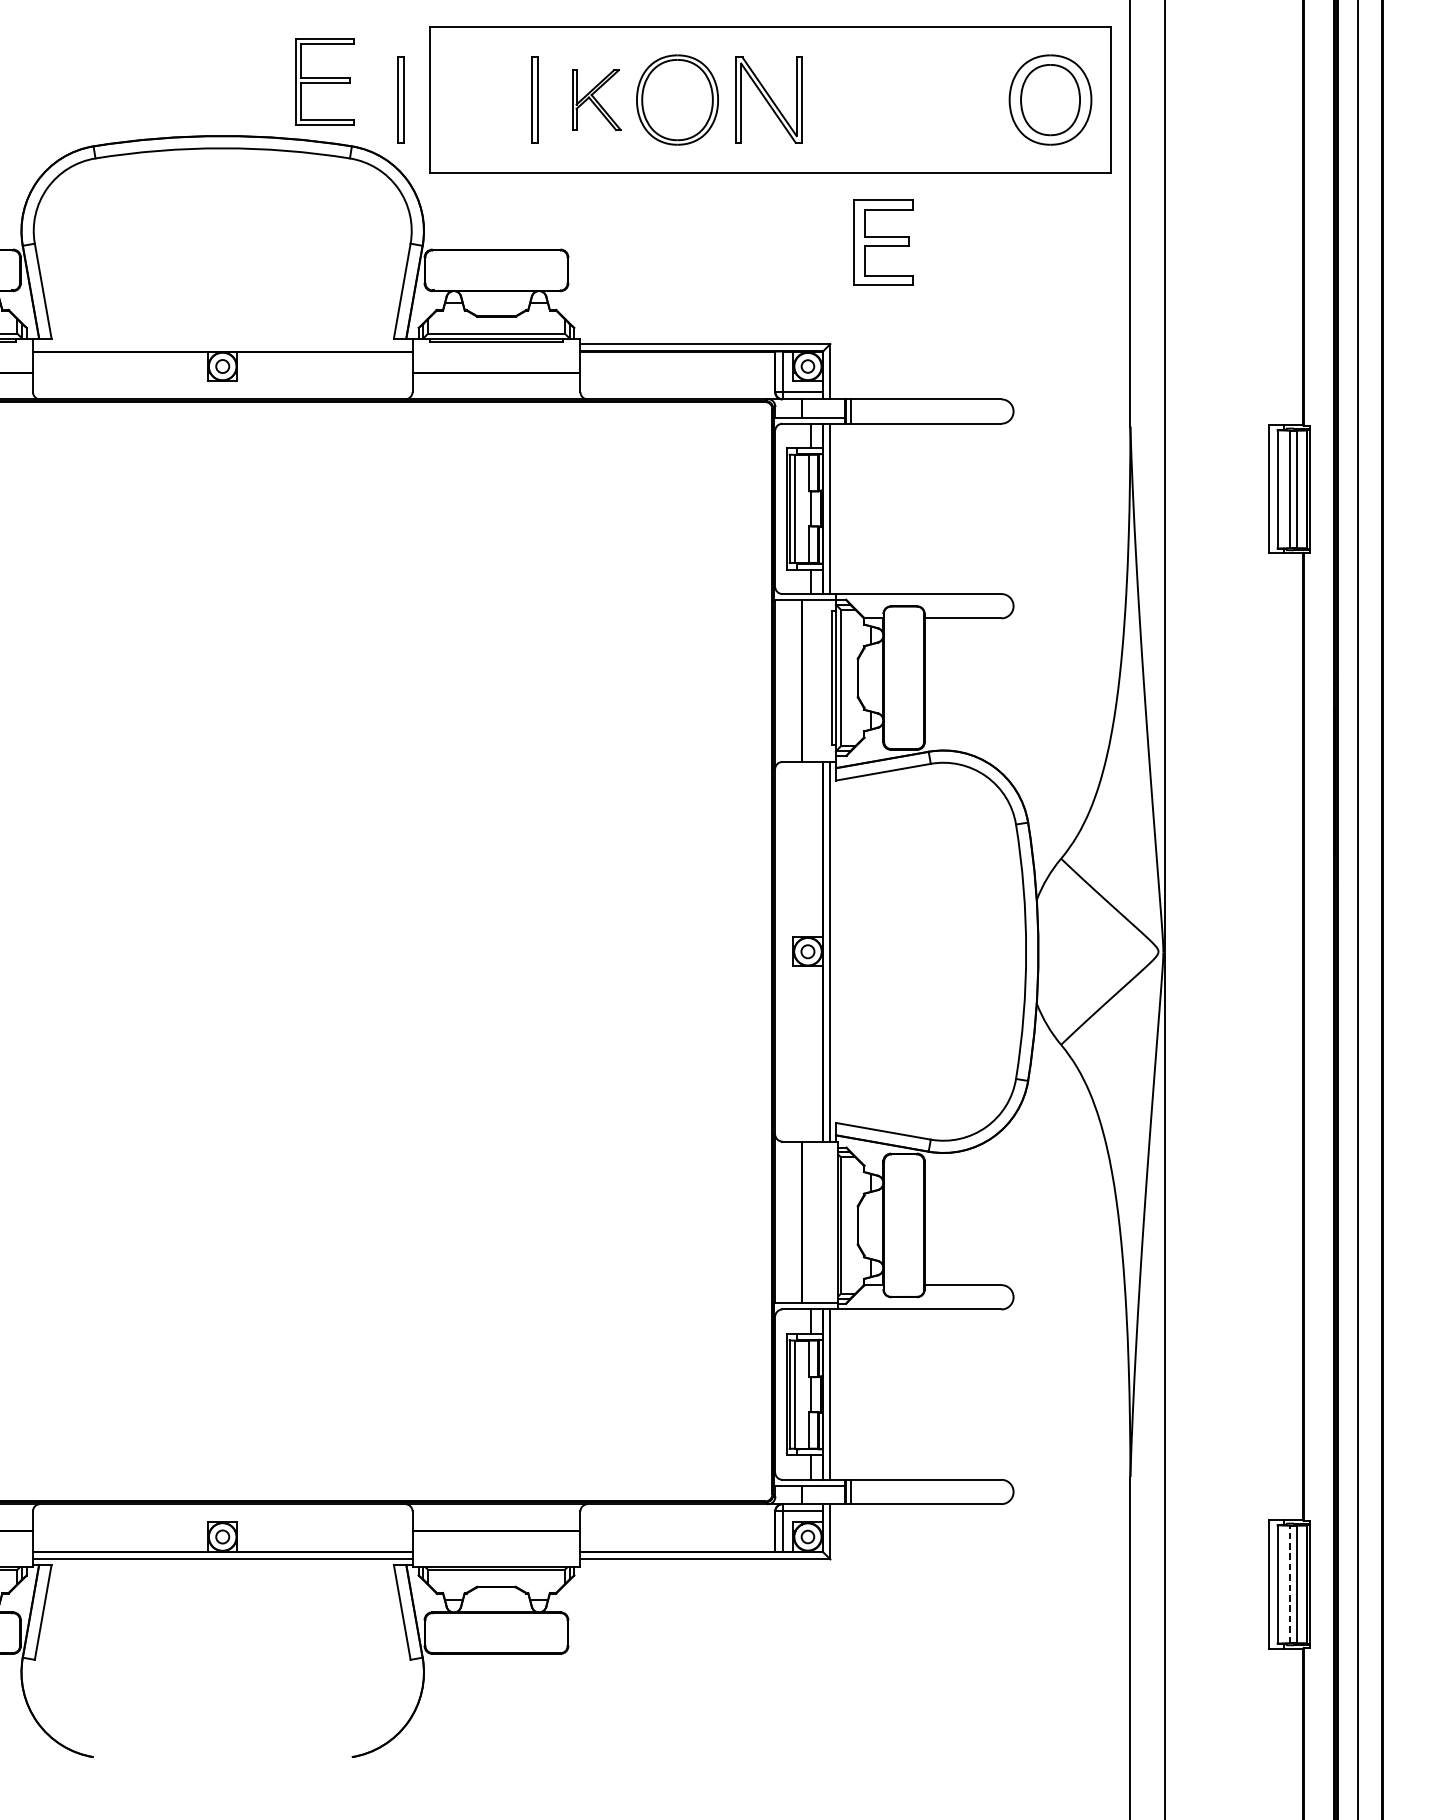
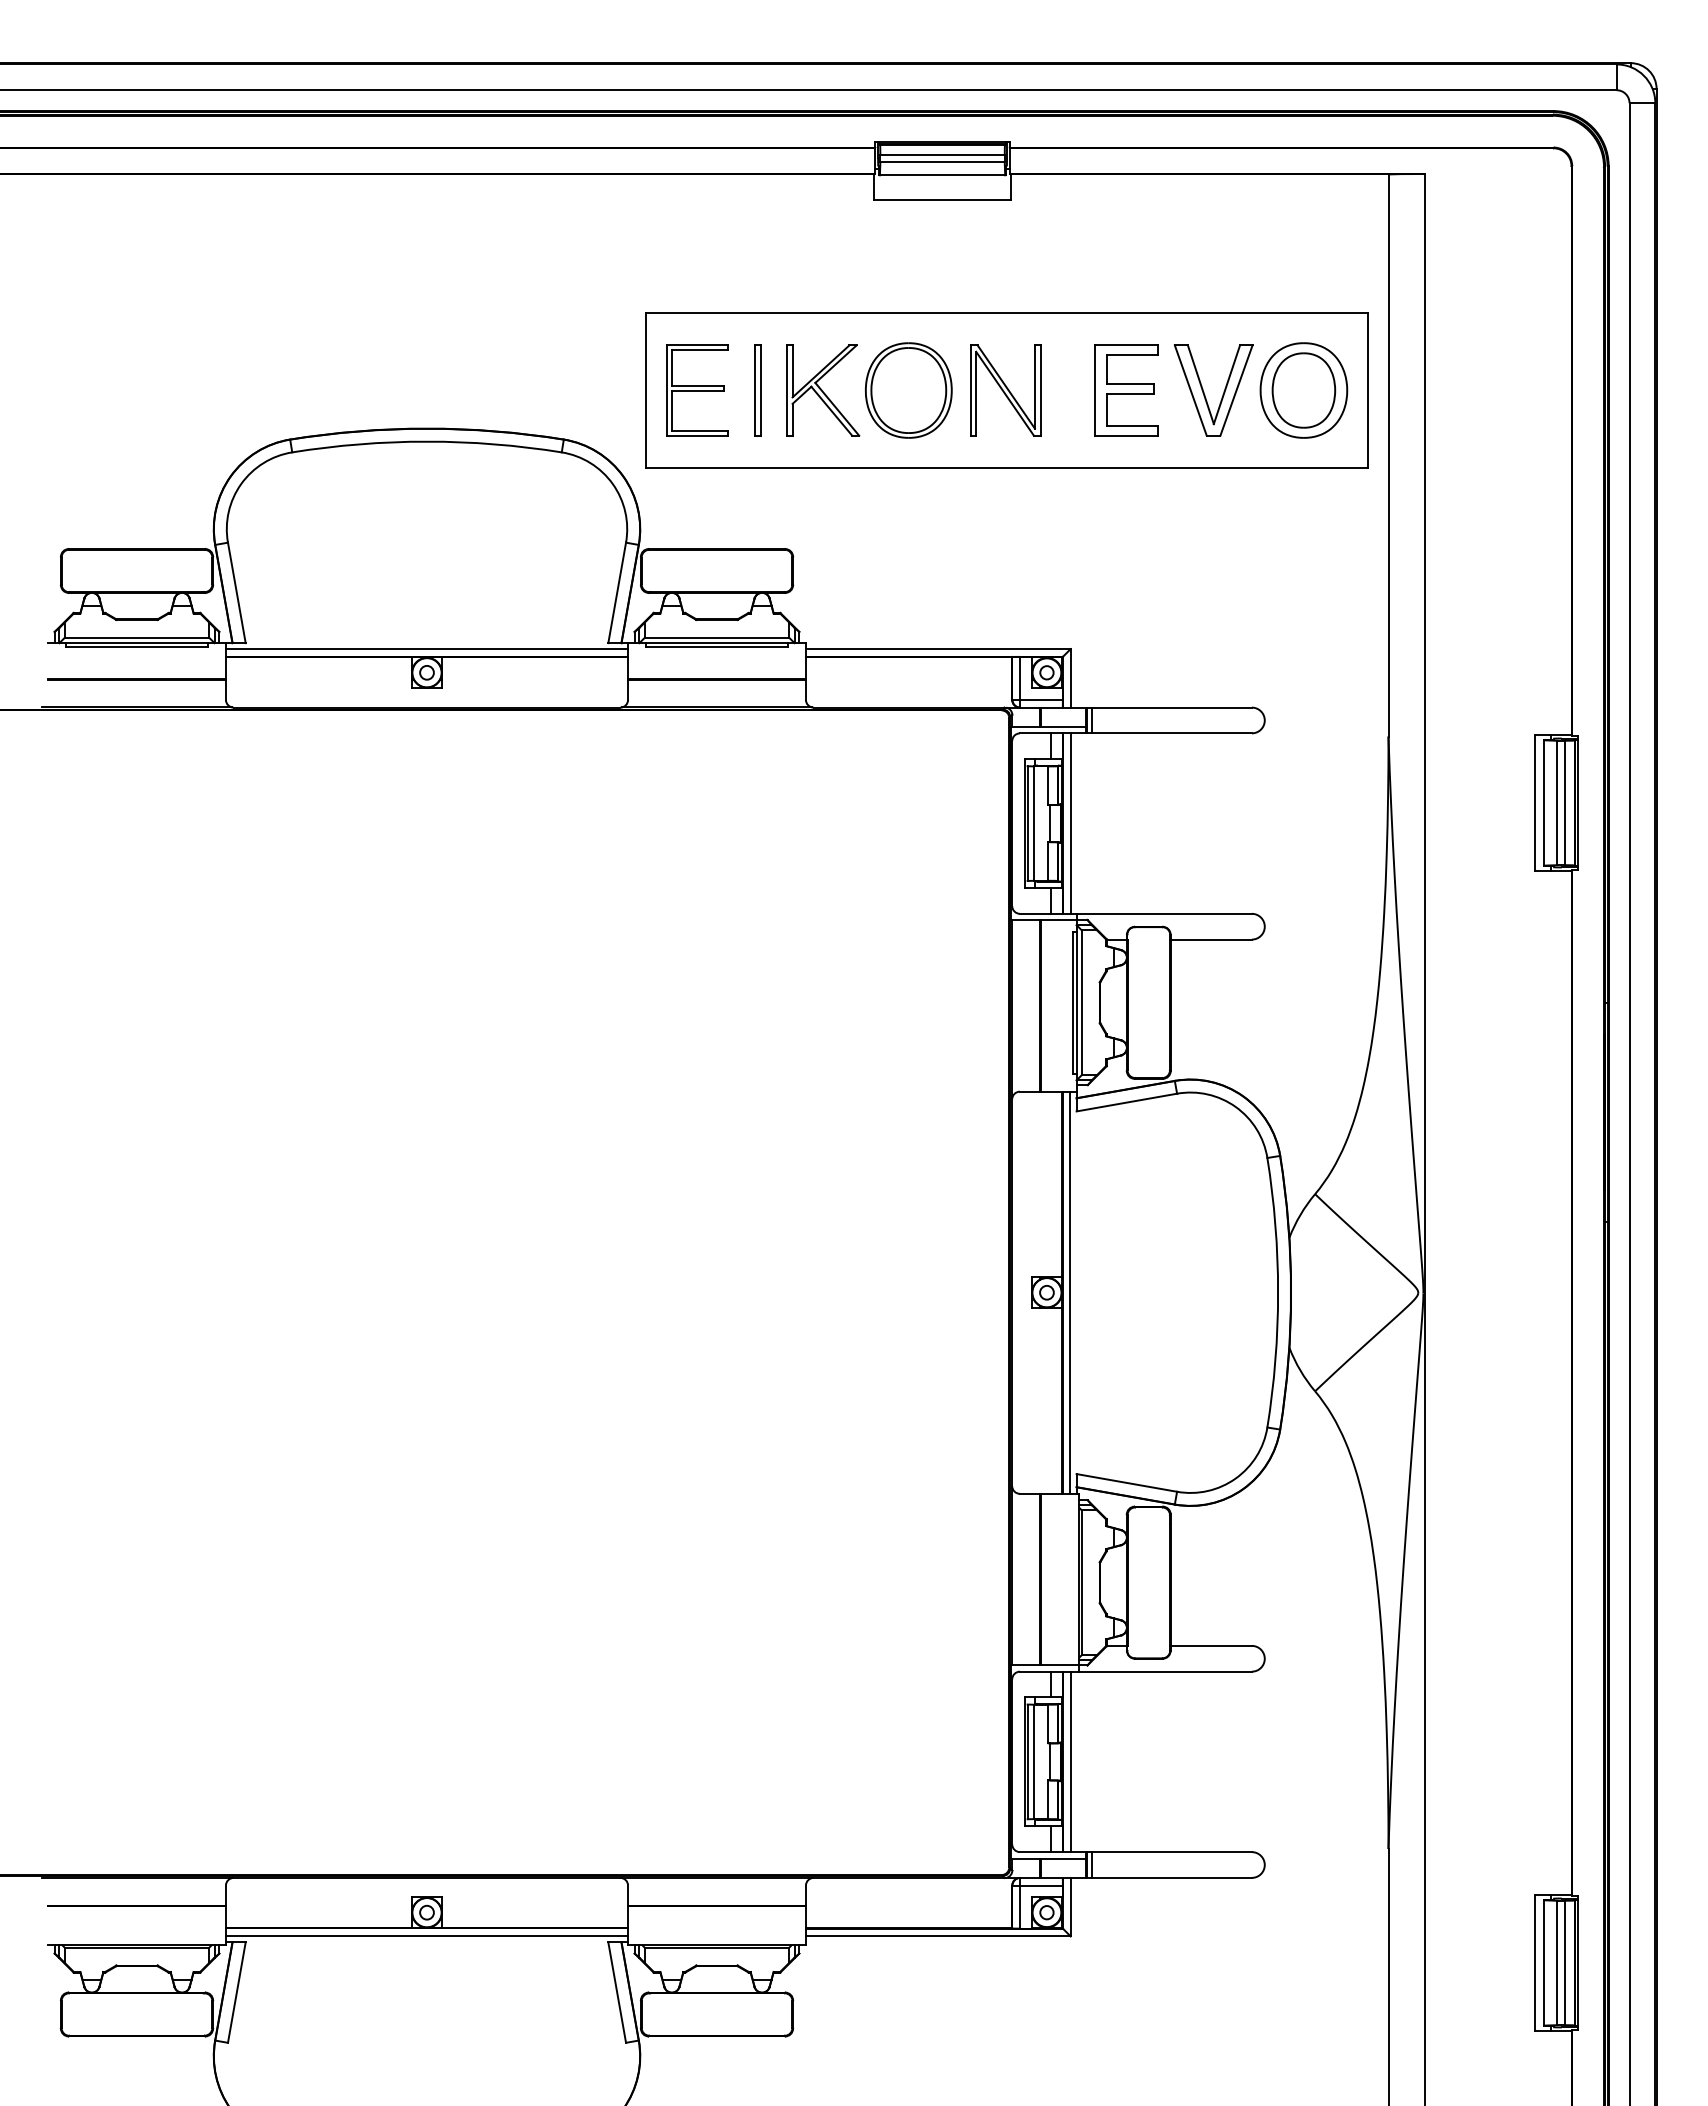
part: (325, 82) -> (697, 390), moved
part: (400, 100) -> (615, 390), removed
part: (597, 100) -> (823, 390), size x1.43
part: (956, 100) -> (1204, 391), added
part: (883, 242) -> (1126, 390), moved
line: (222, 344) -> (426, 649), added
line: (1289, 1584) -> (1557, 1962), dashed -> solid

